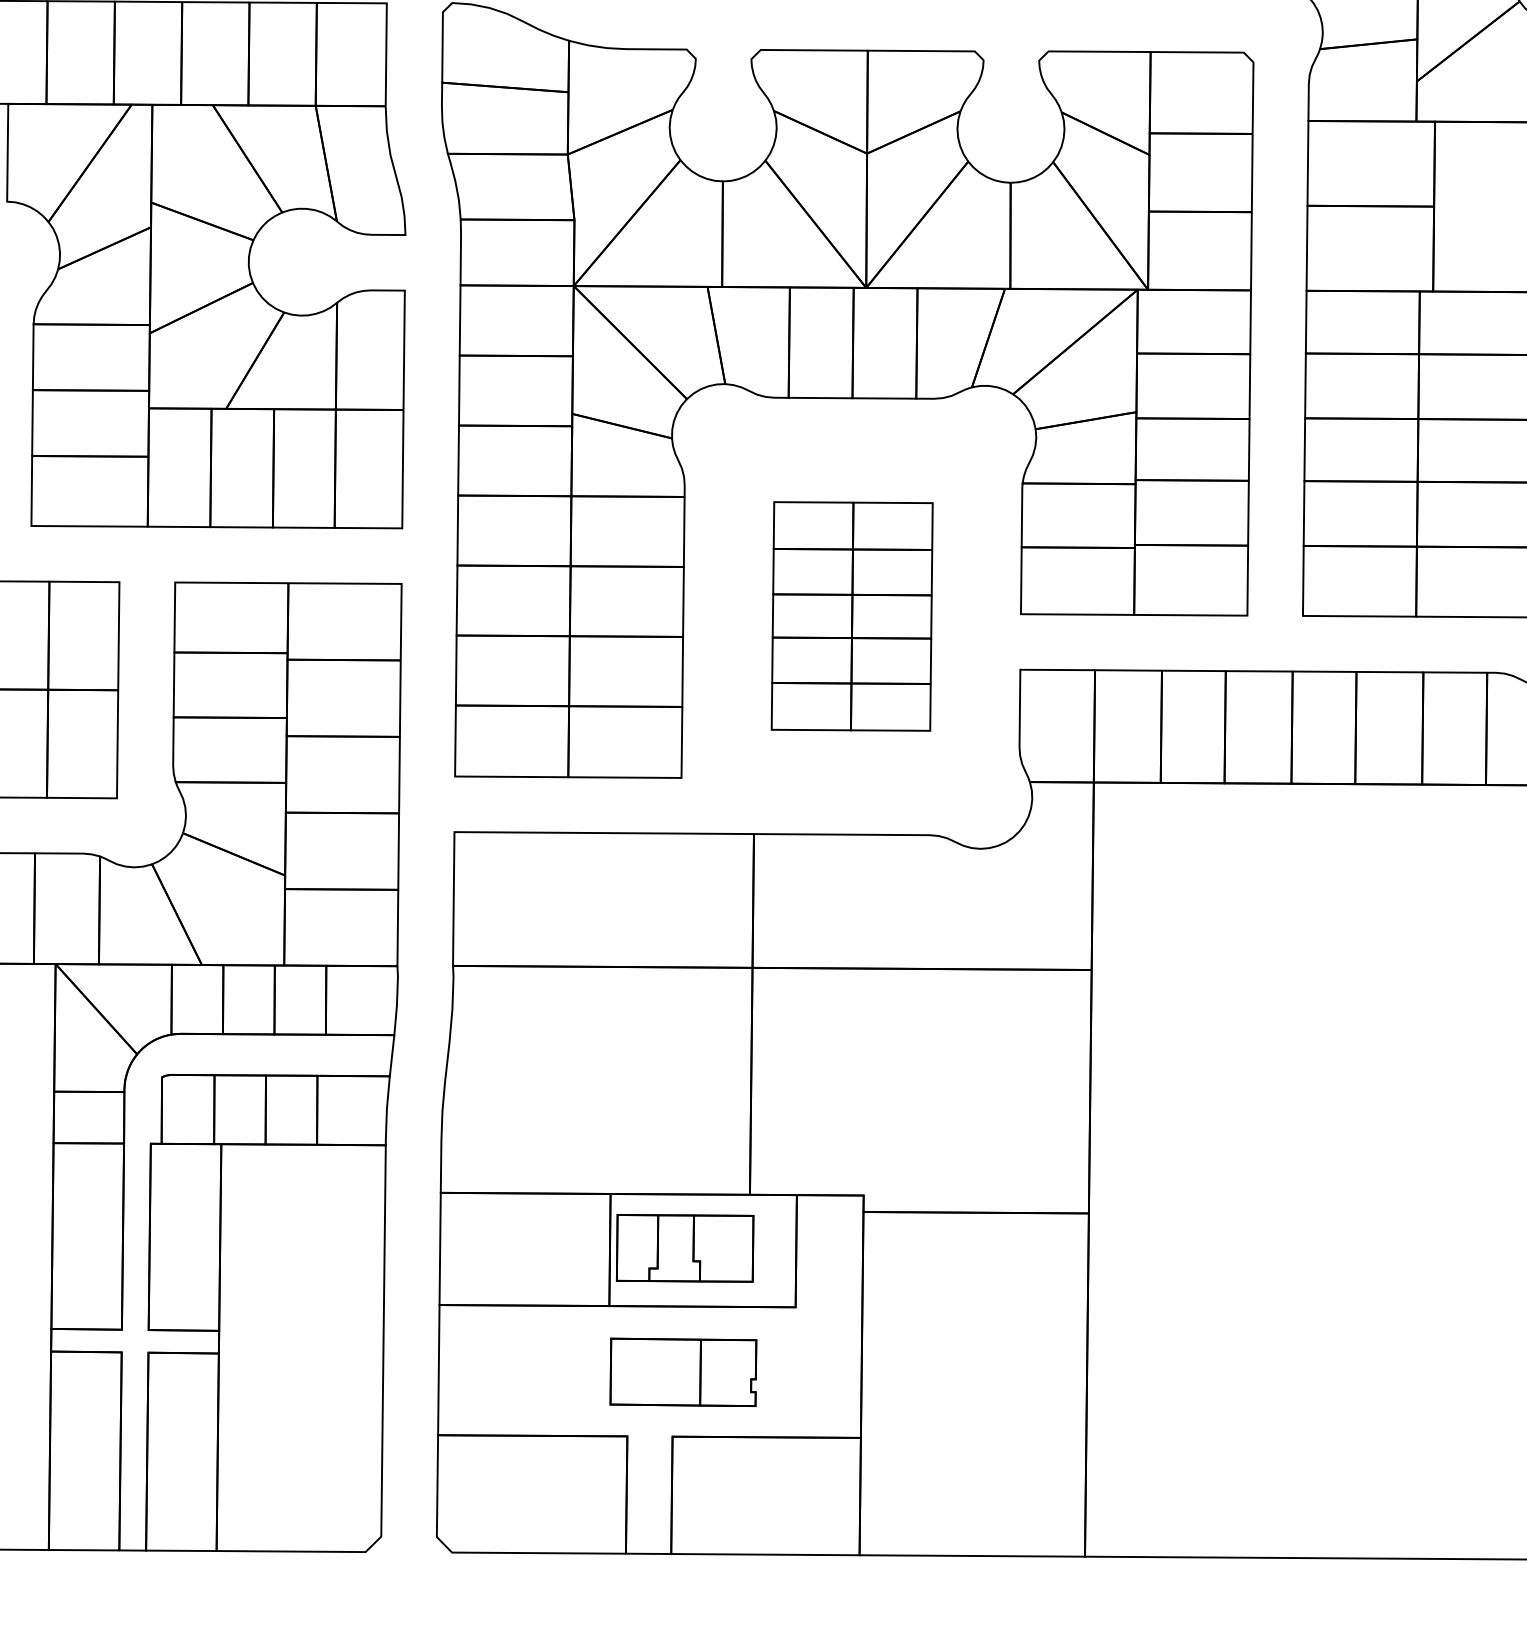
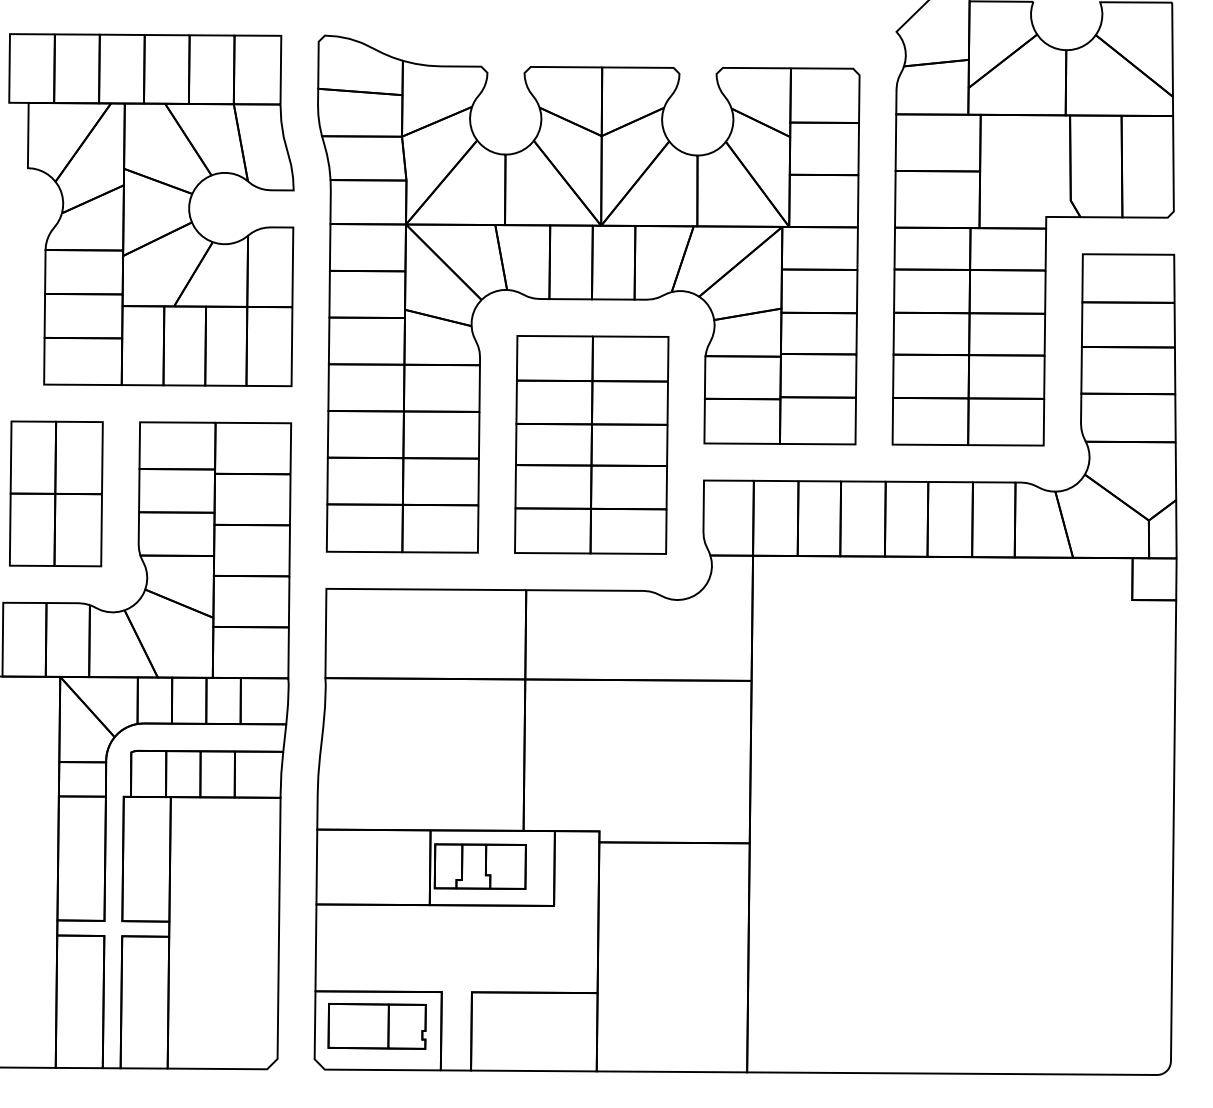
part: (851, 615) -> (591, 444), size x1.43
part: (682, 1372) -> (376, 1026), moved

